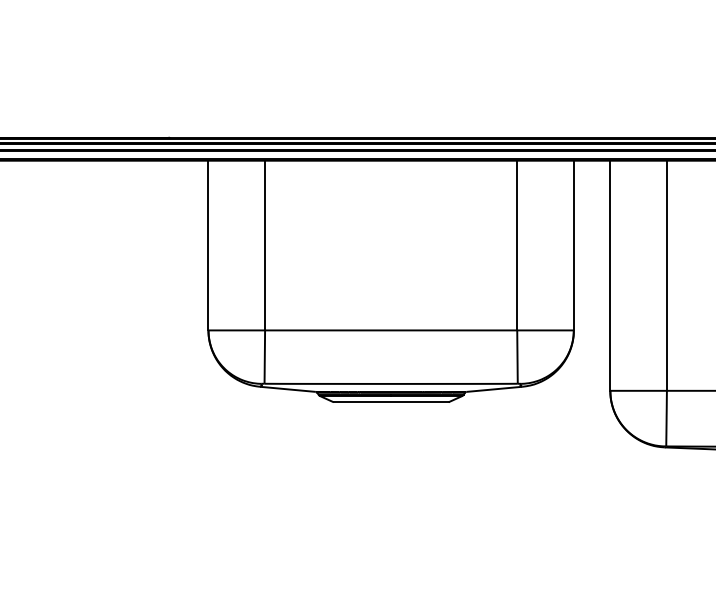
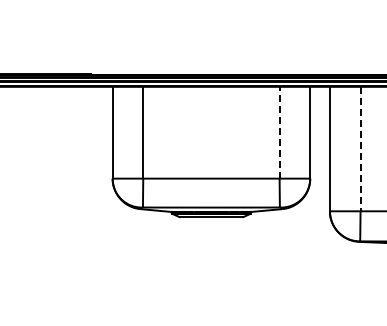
line: (517, 245) -> (279, 132), solid -> dashed
line: (666, 276) -> (360, 149), solid -> dashed

